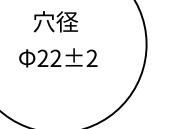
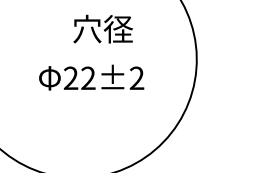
text: (55, 21) -> (102, 28), moved
text: (58, 57) -> (91, 77), moved

